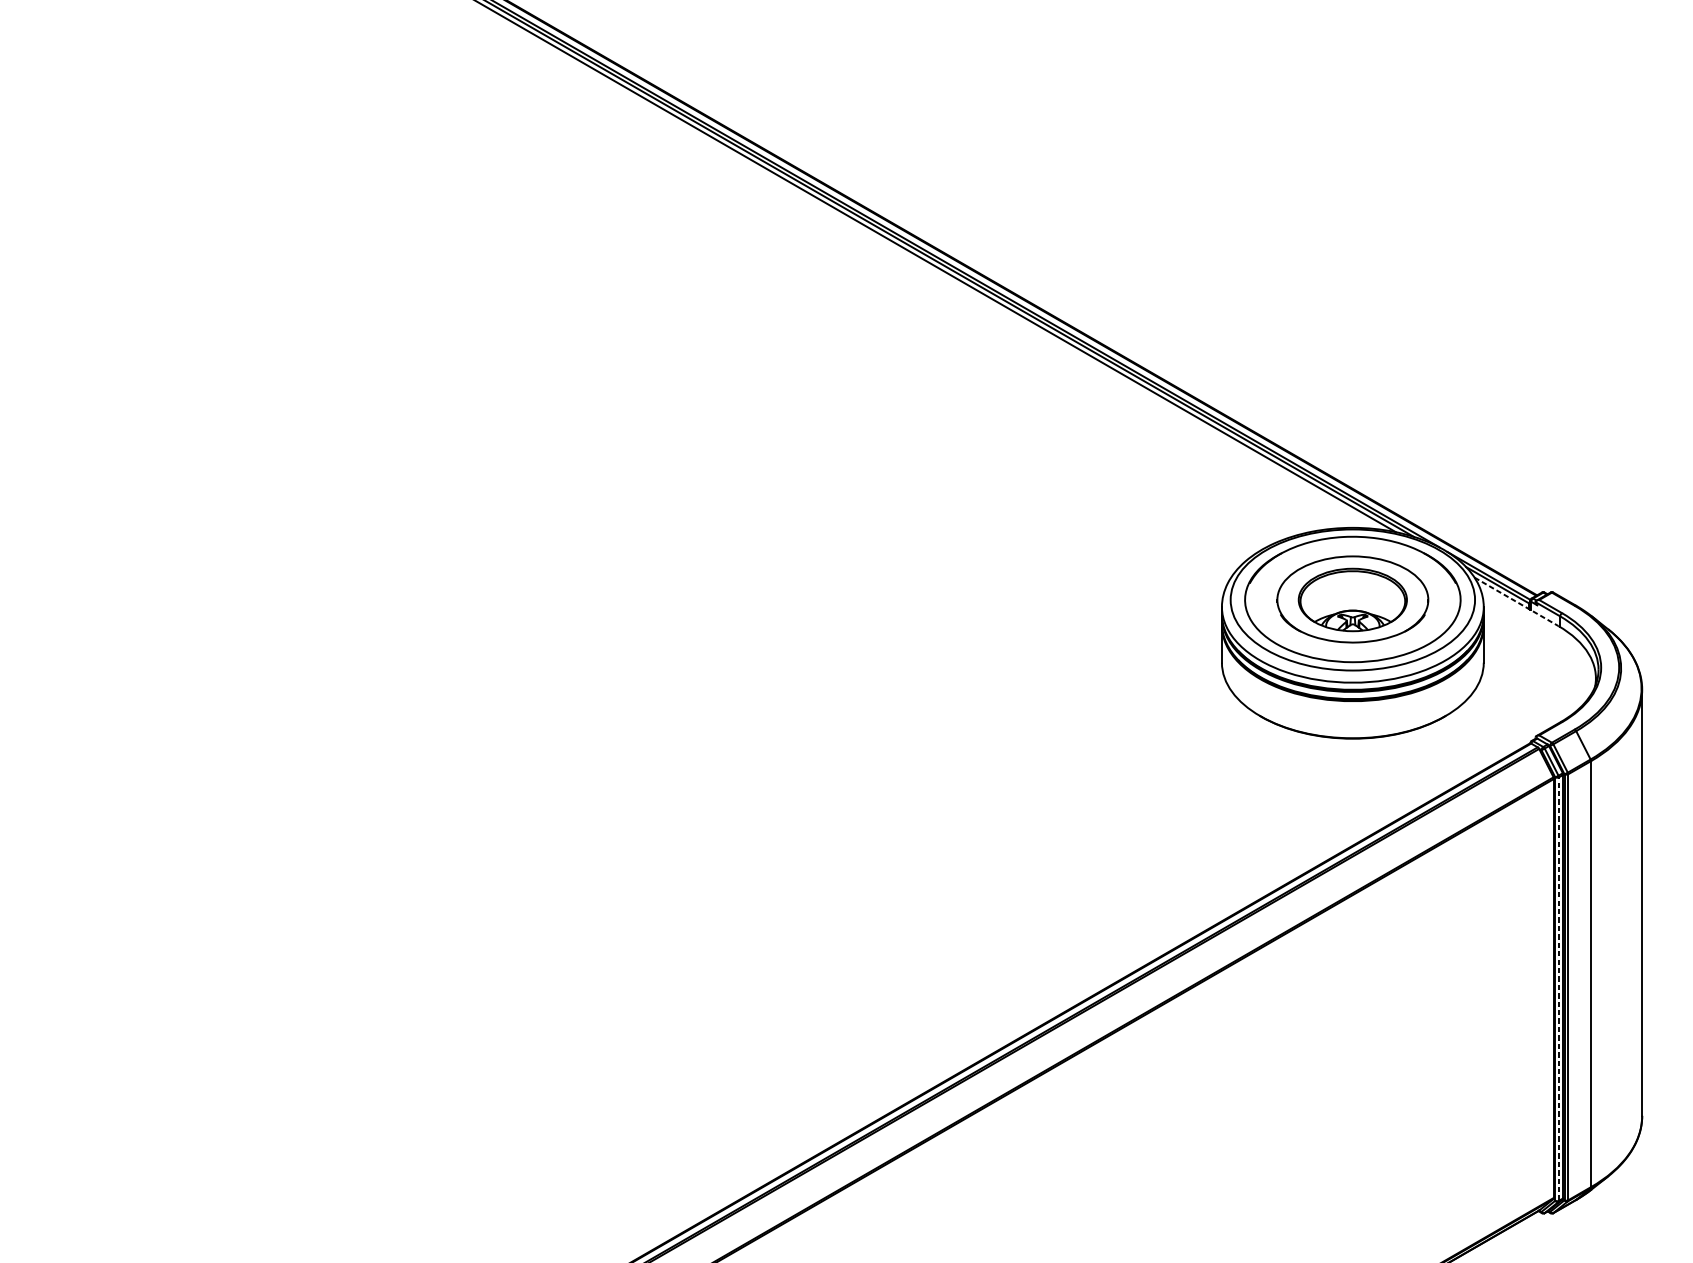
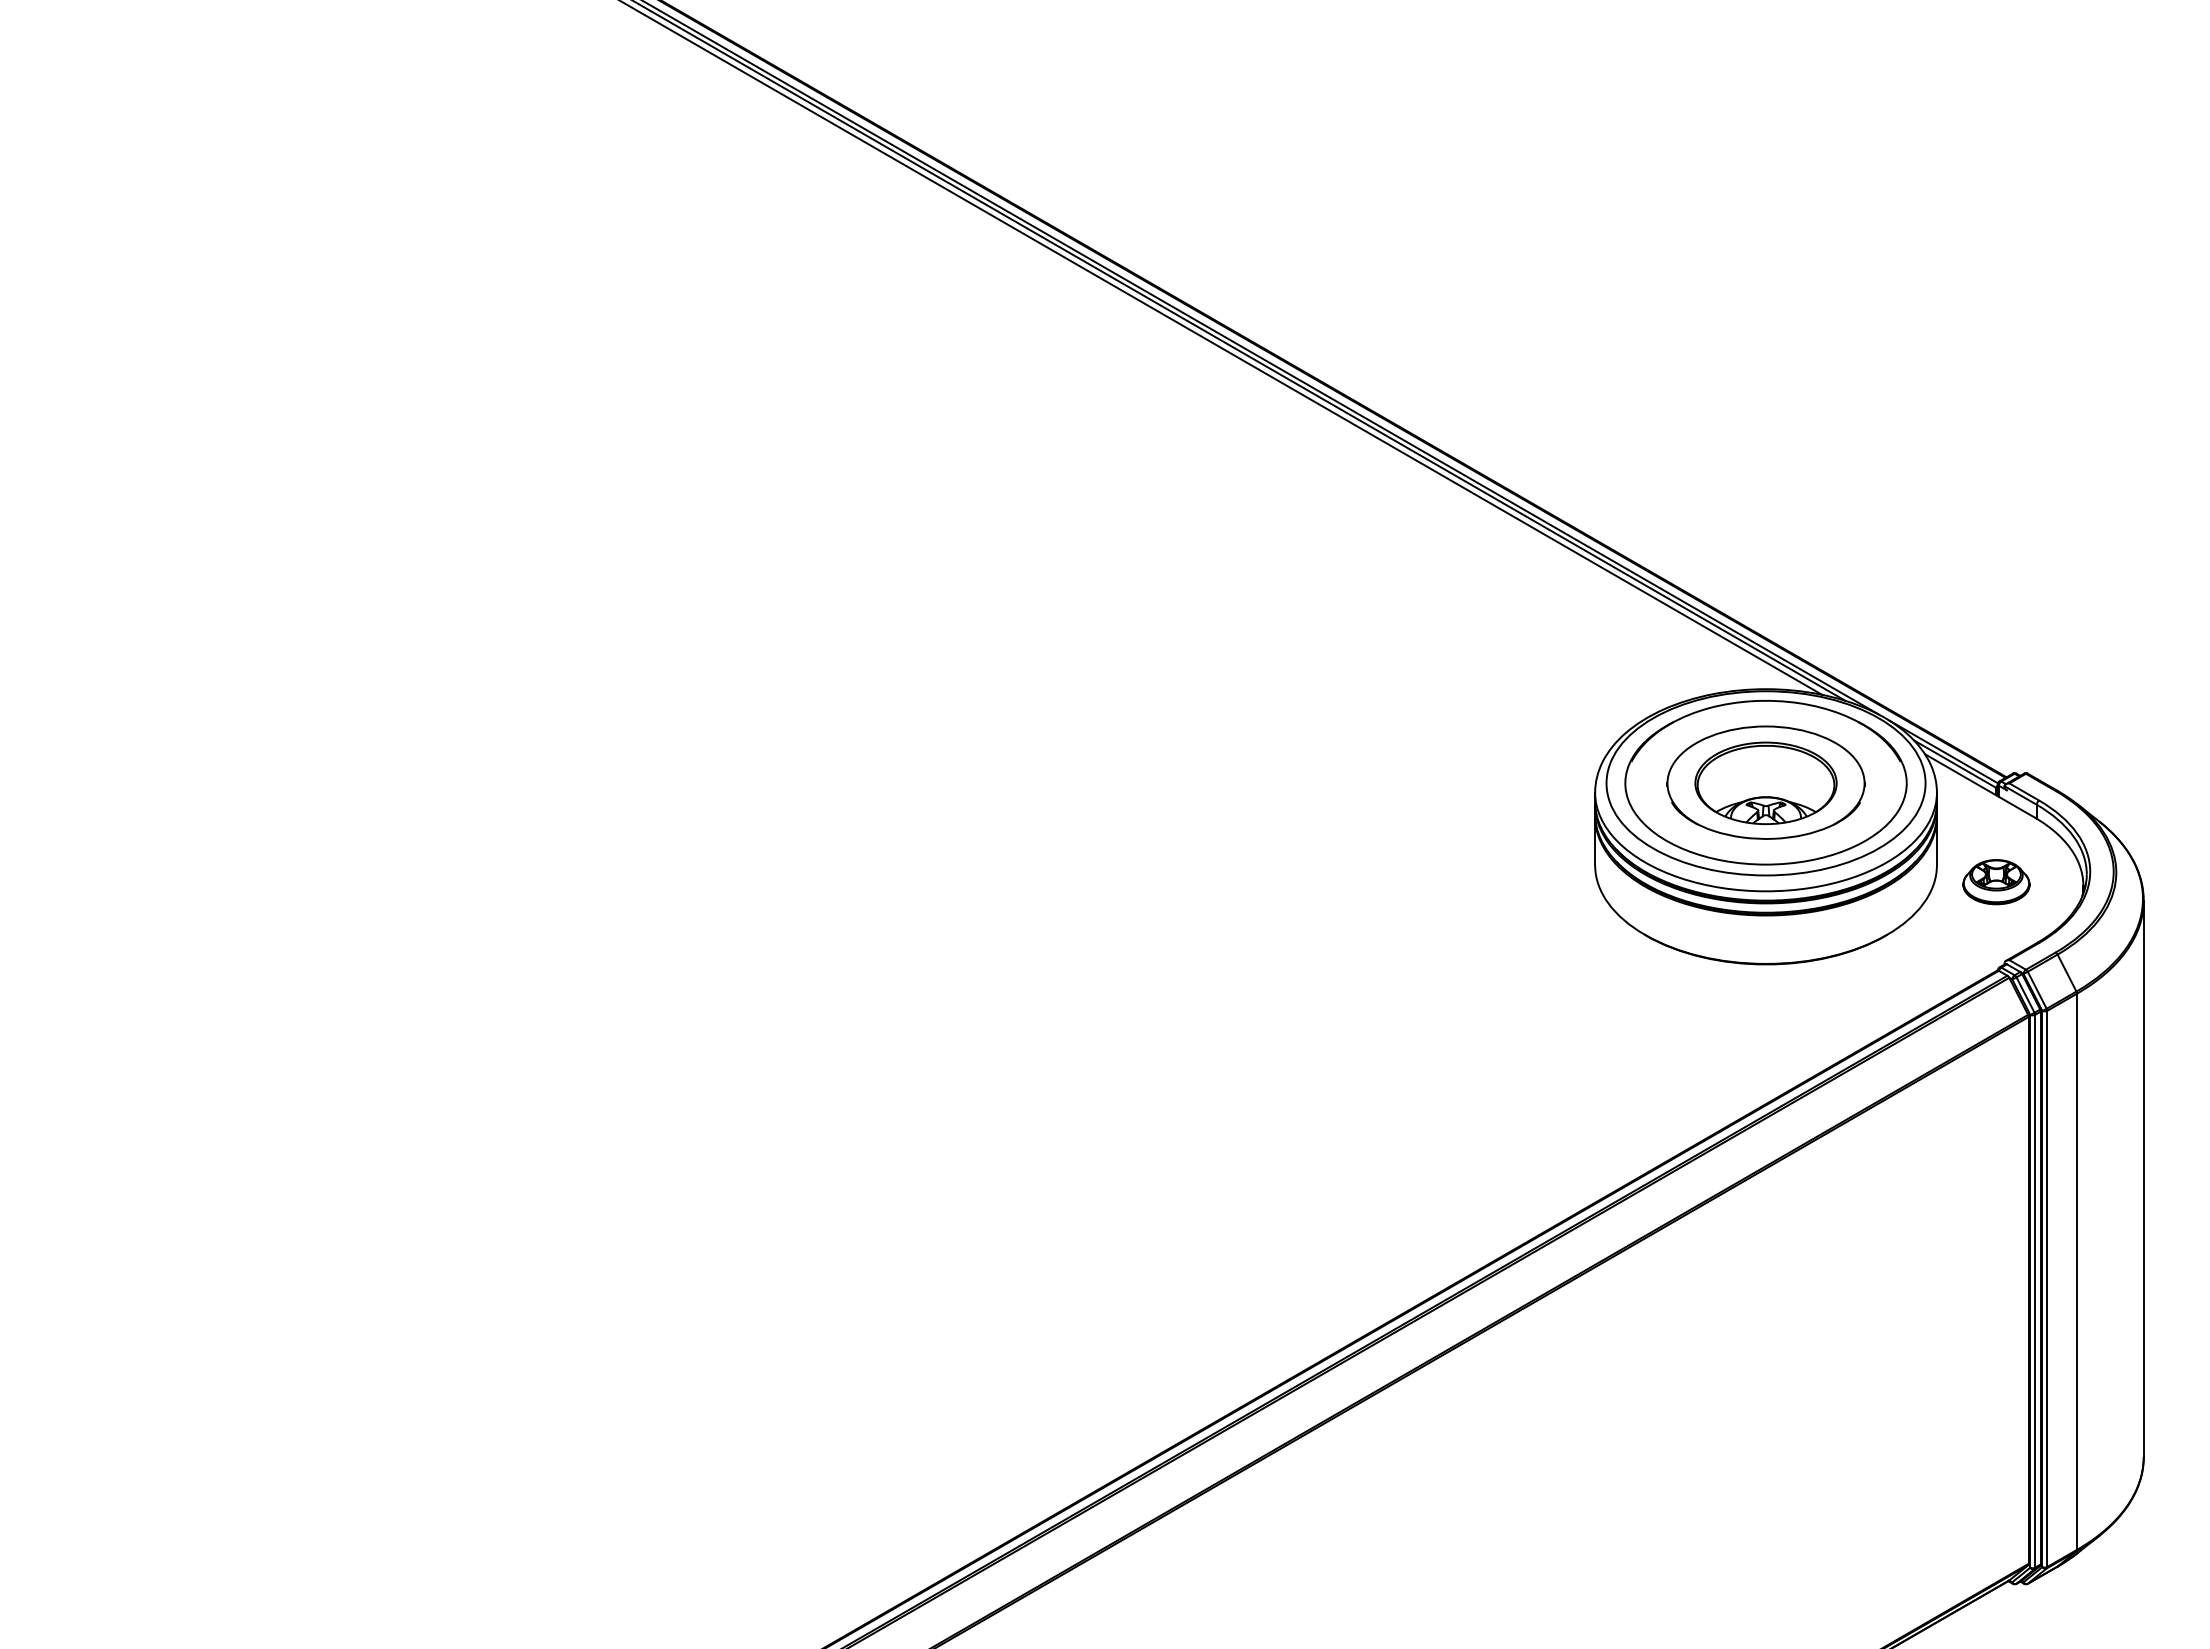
line: (1517, 602) -> (1980, 786), dashed -> solid
part: (1529, 675) -> (1996, 882), added
line: (1559, 988) -> (2035, 1290), dashed -> solid

